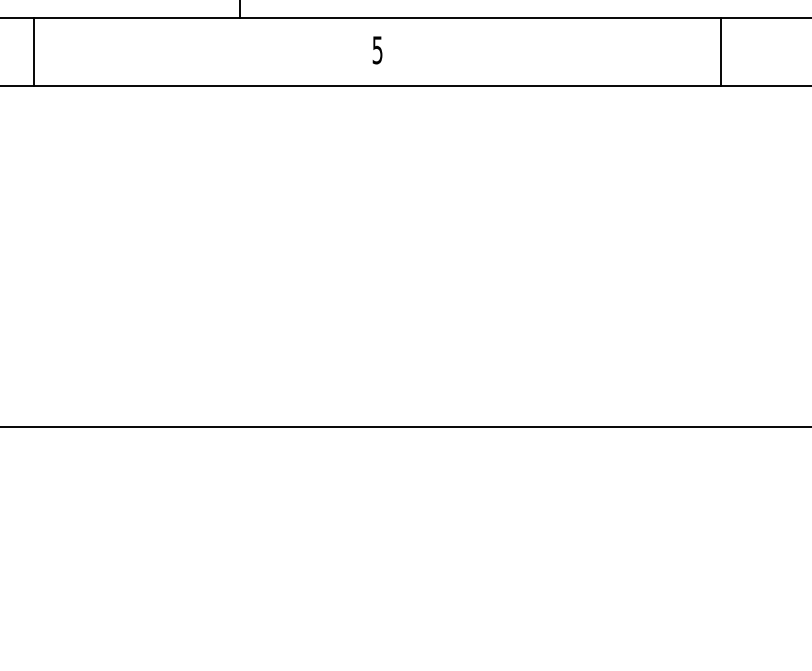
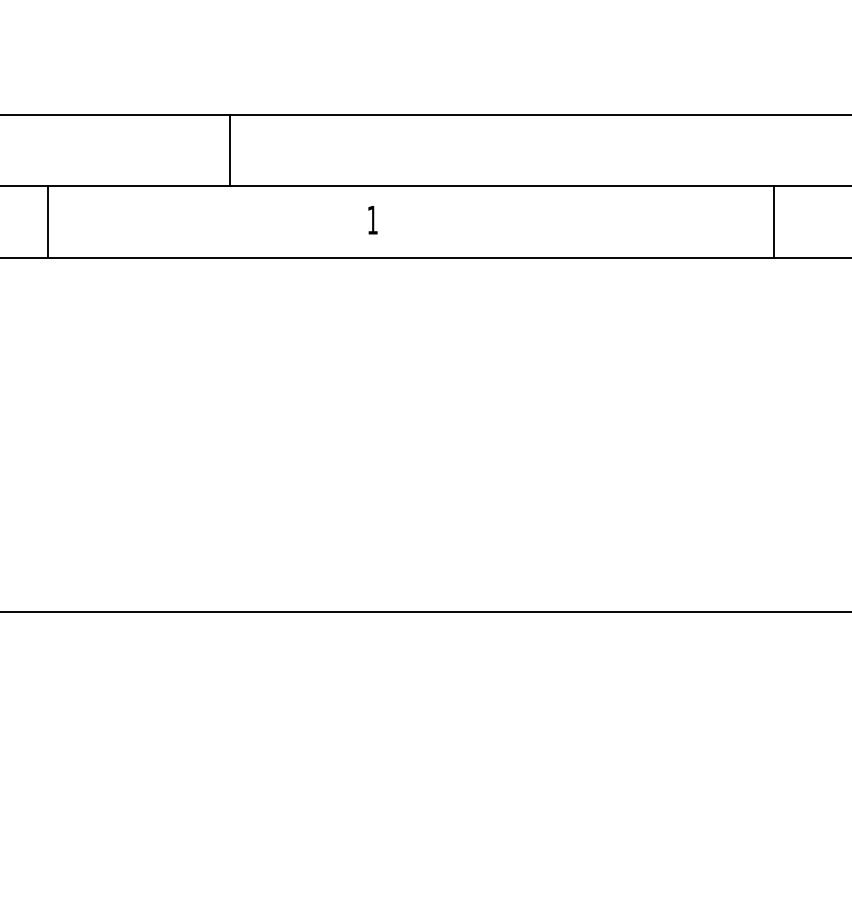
text: (377, 50) -> (372, 220), 5 -> 1
line: (33, 51) -> (47, 221), moved
line: (720, 51) -> (773, 221), moved

